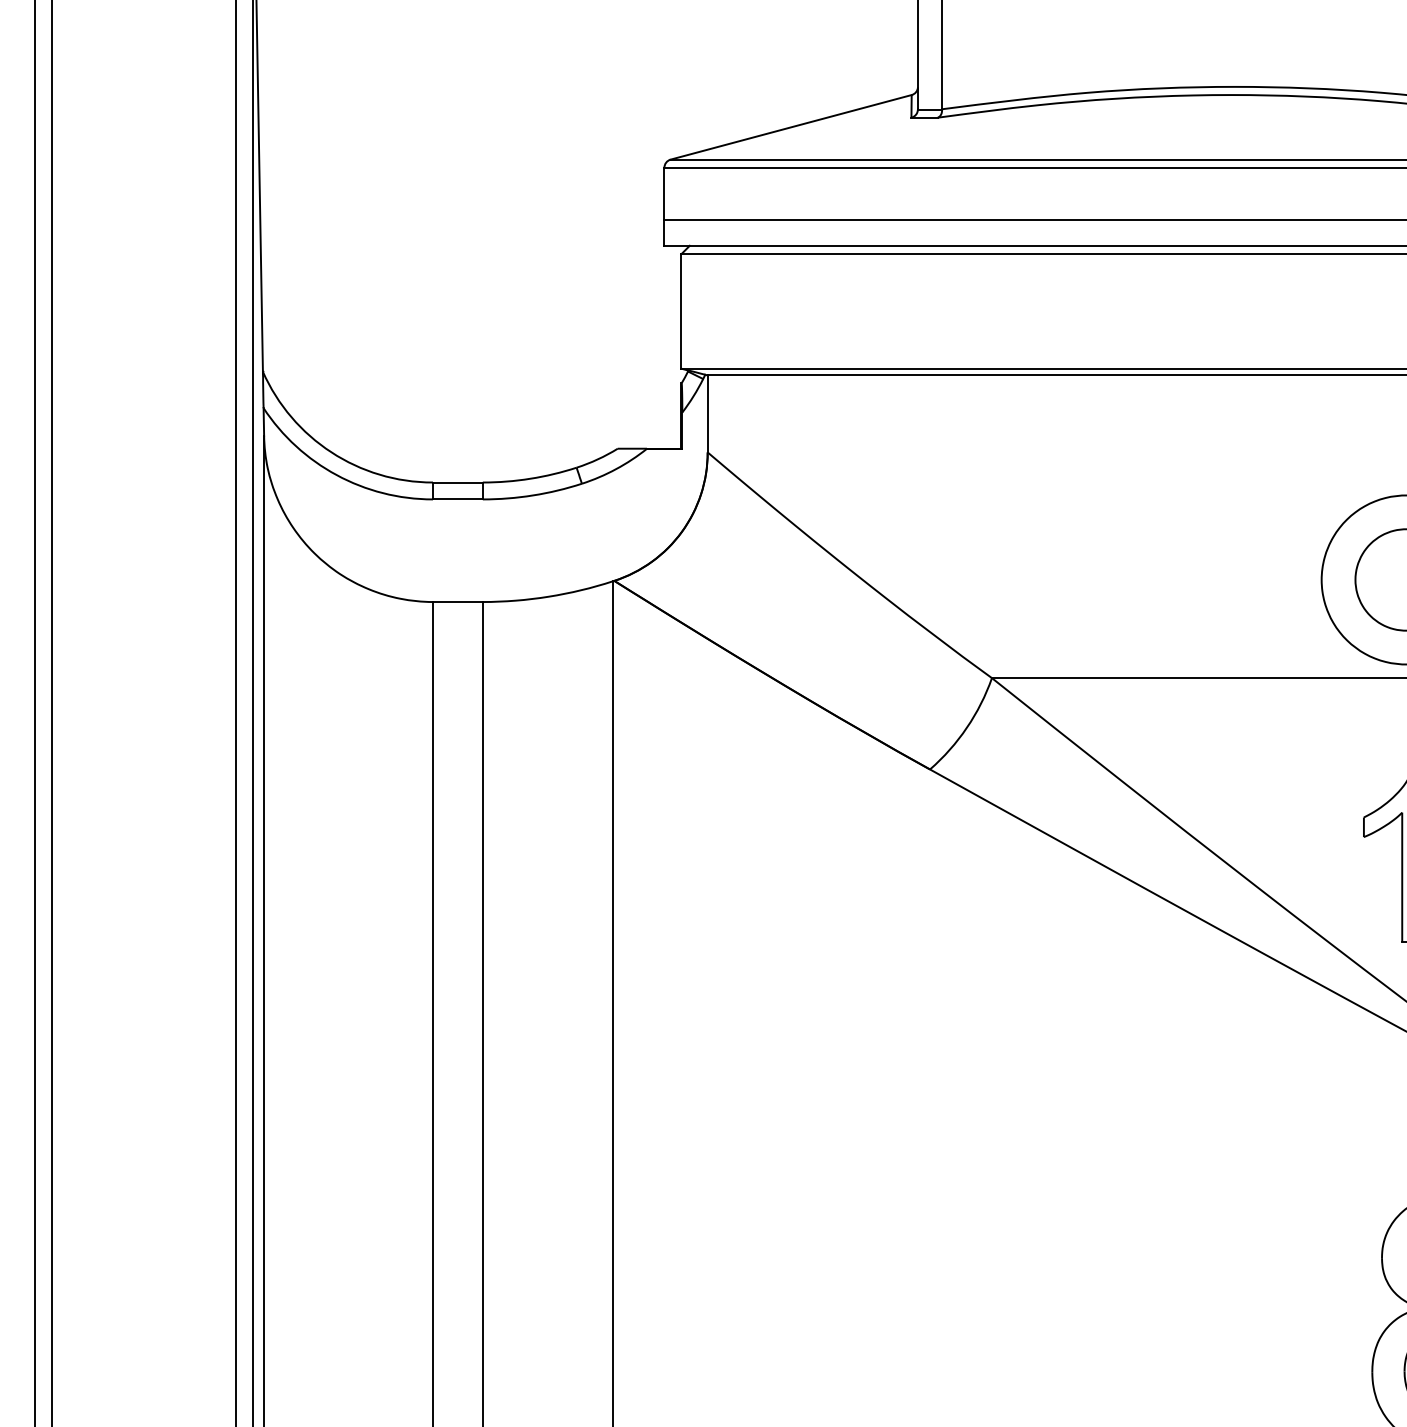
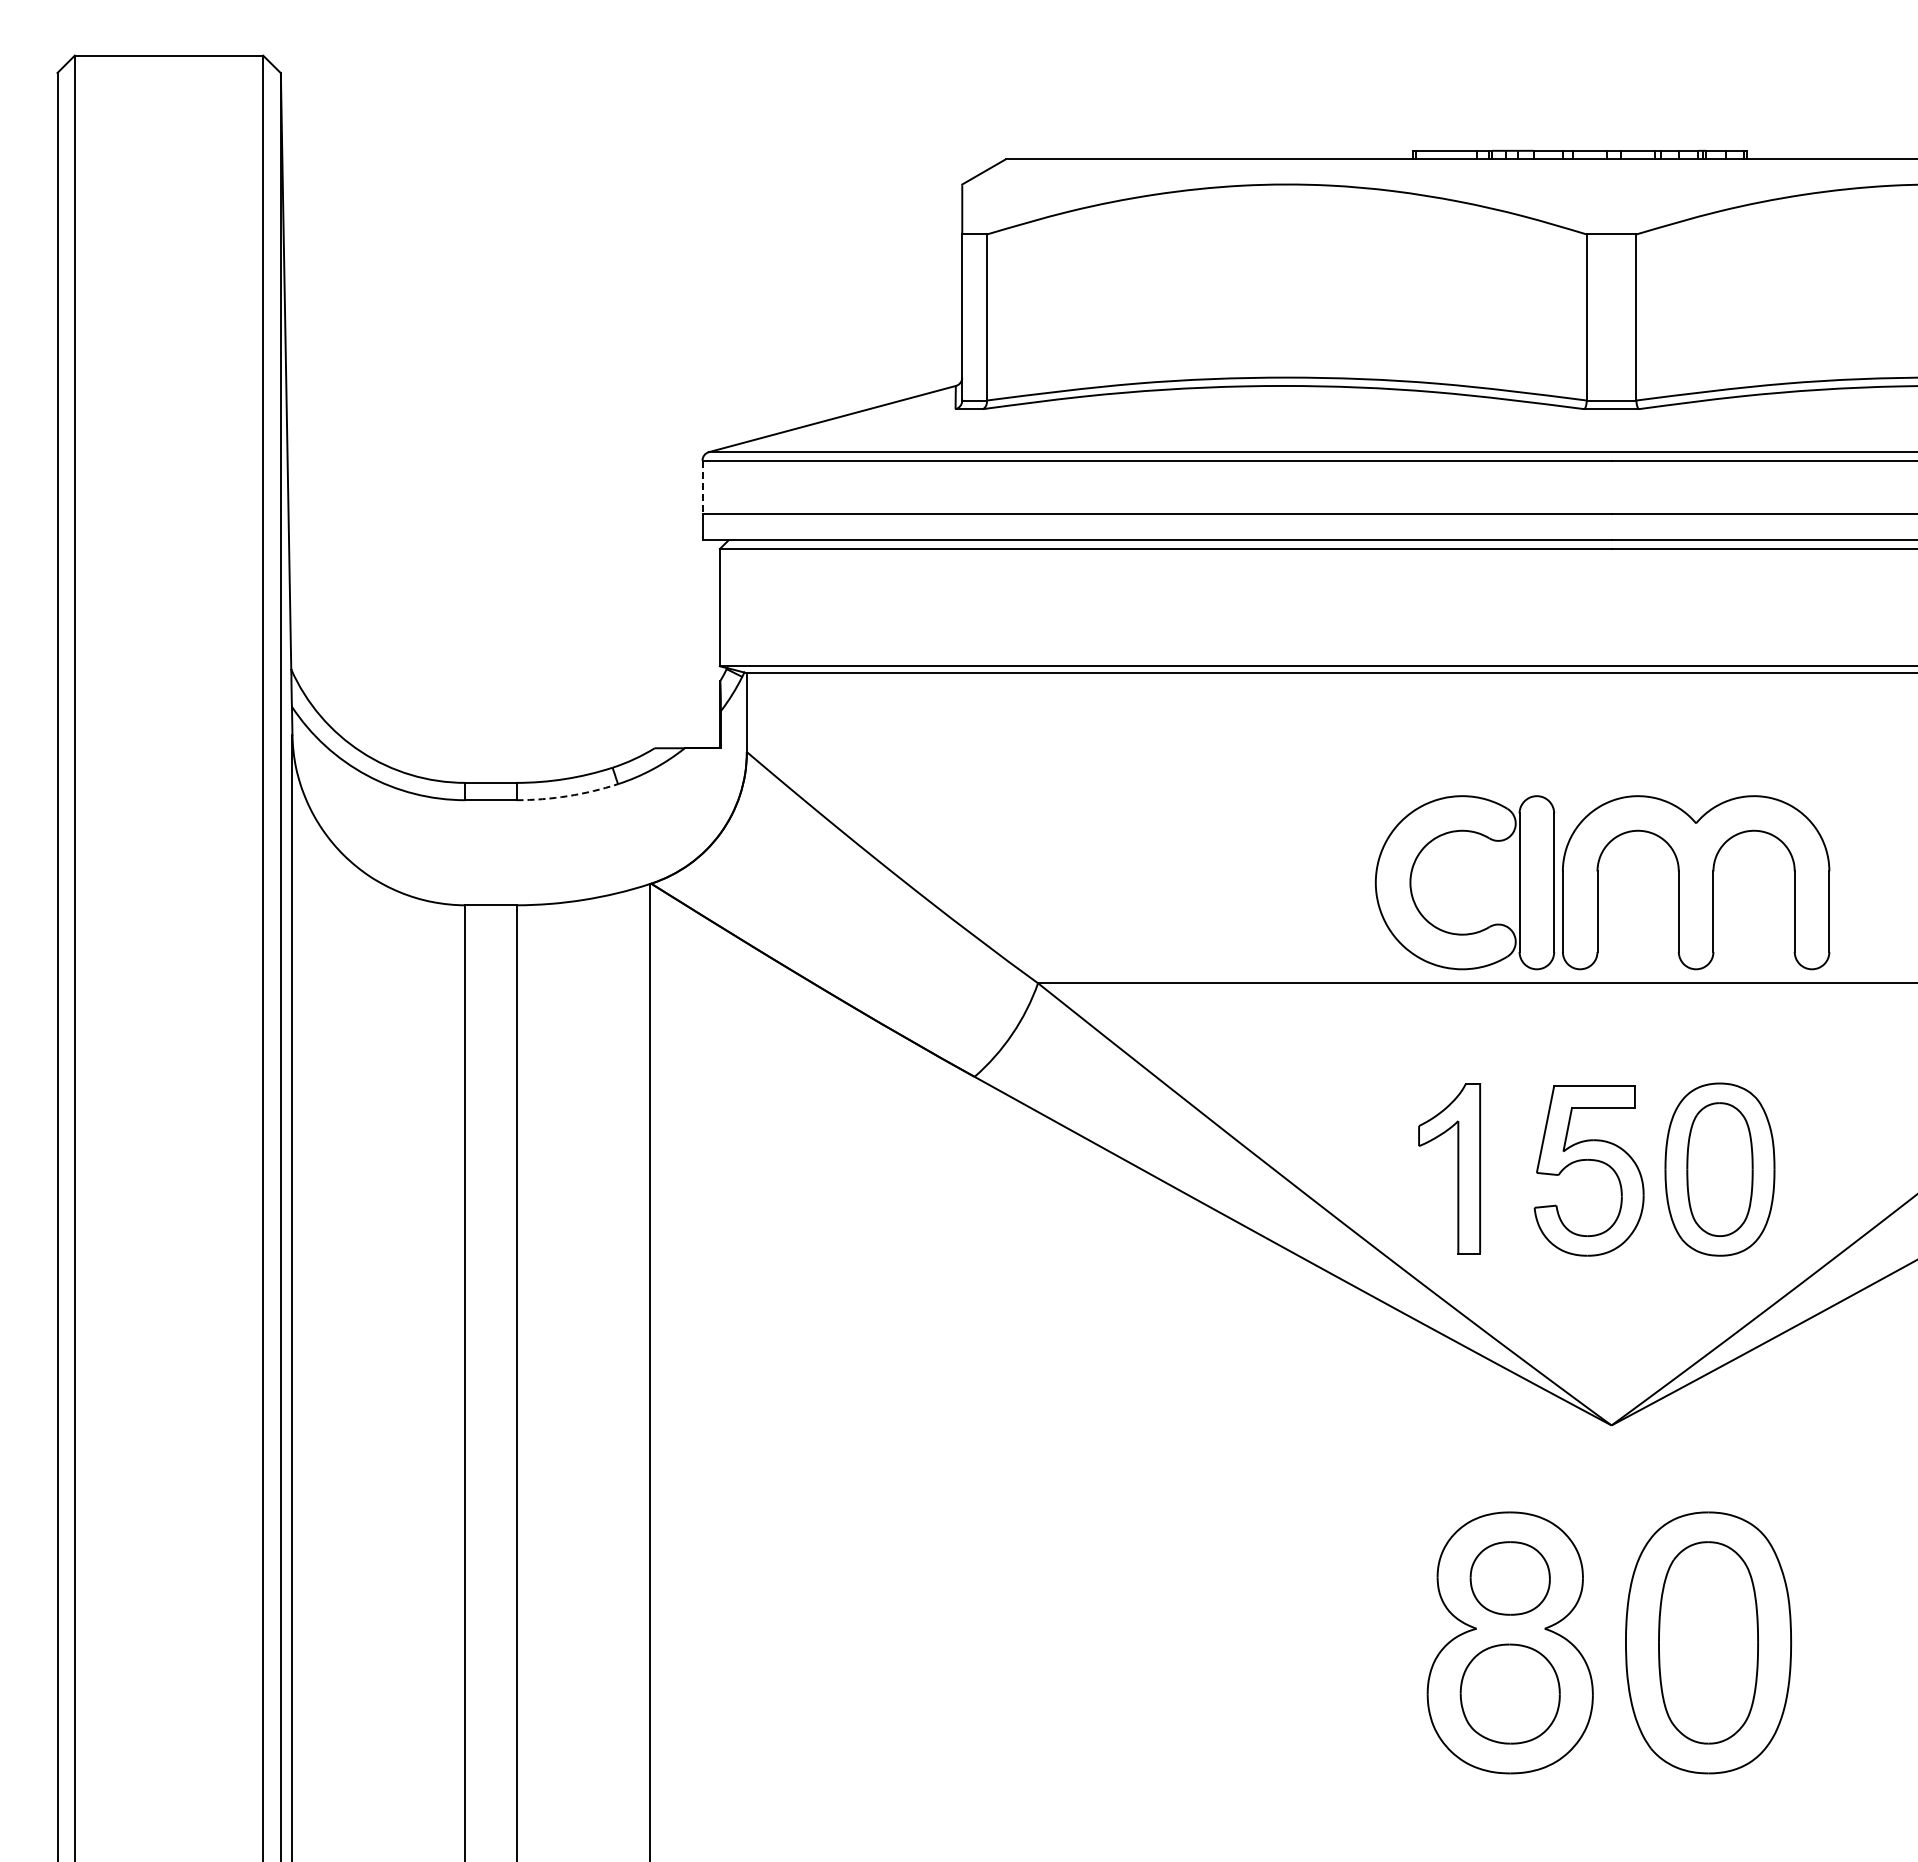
line: (664, 194) -> (702, 487), solid -> dashed
arc: (532, 495) -> (567, 796), solid -> dashed

